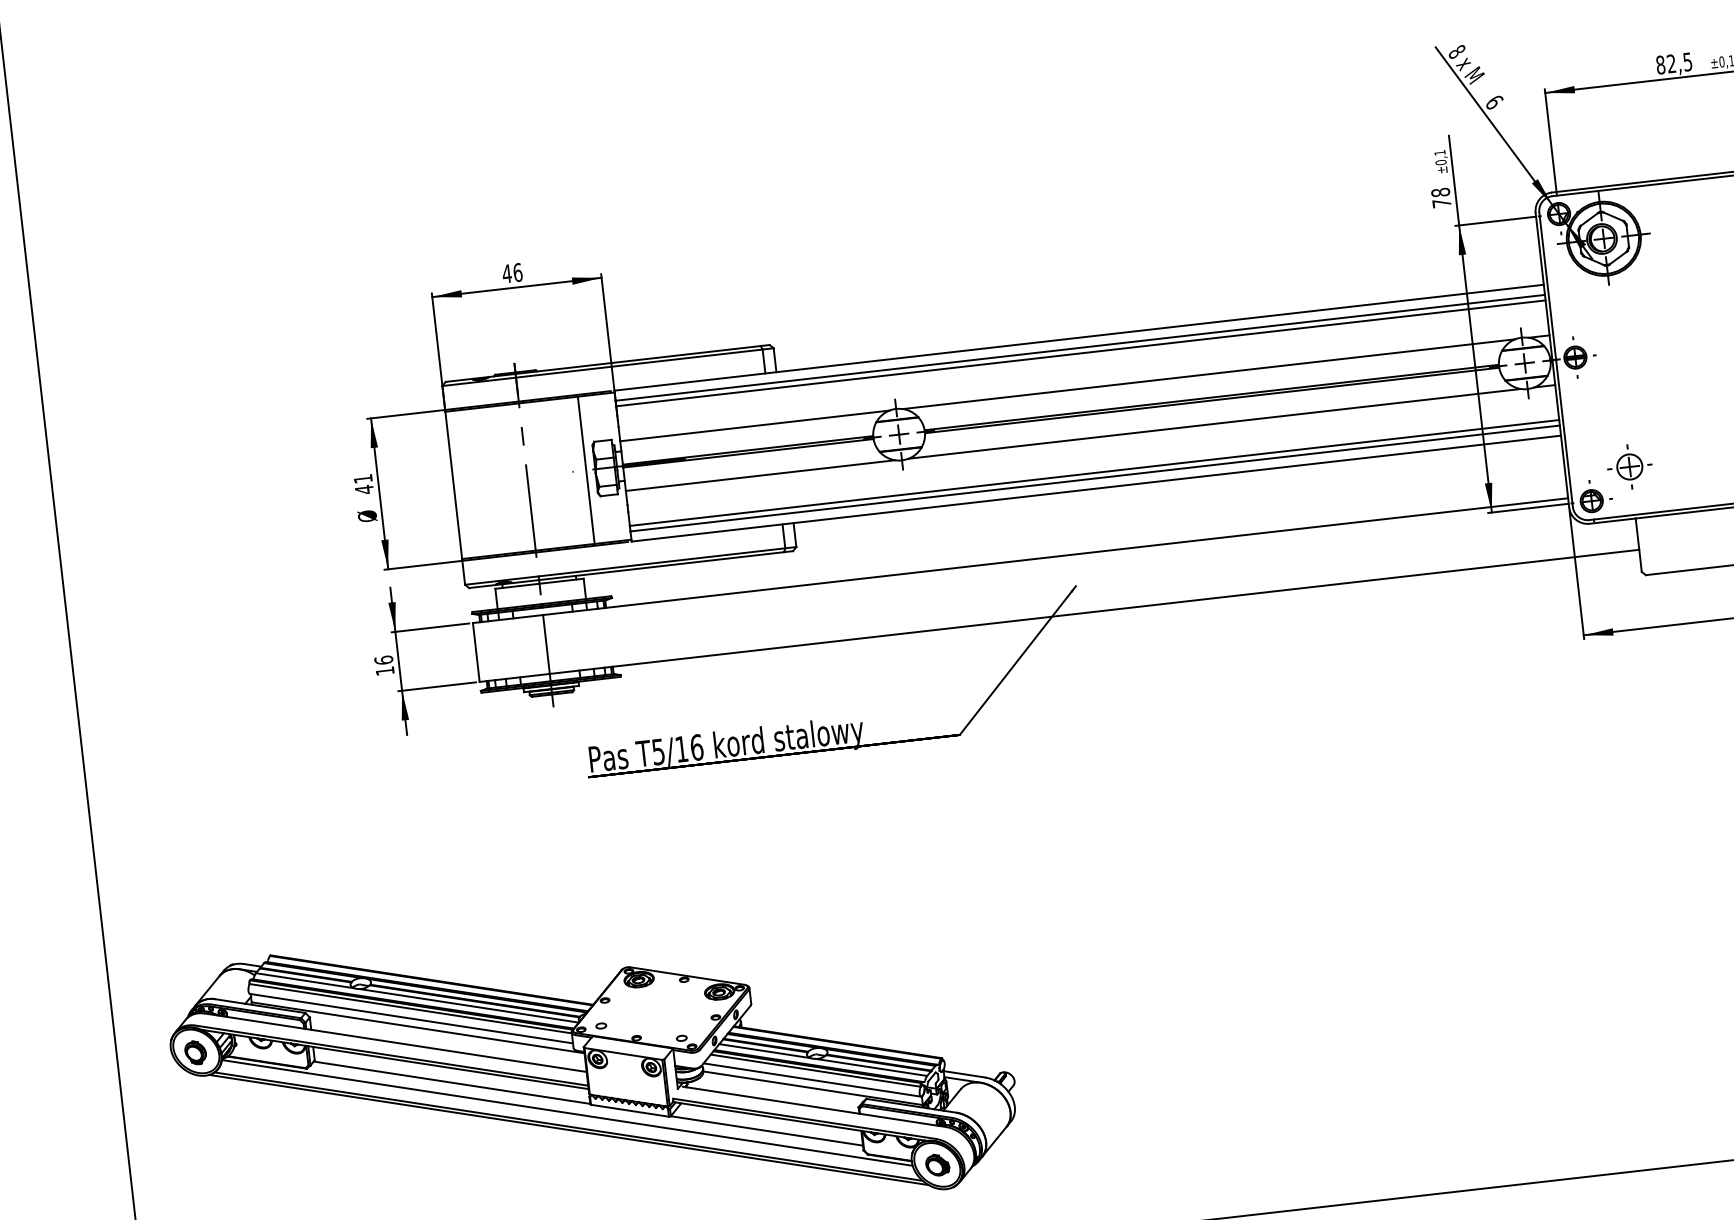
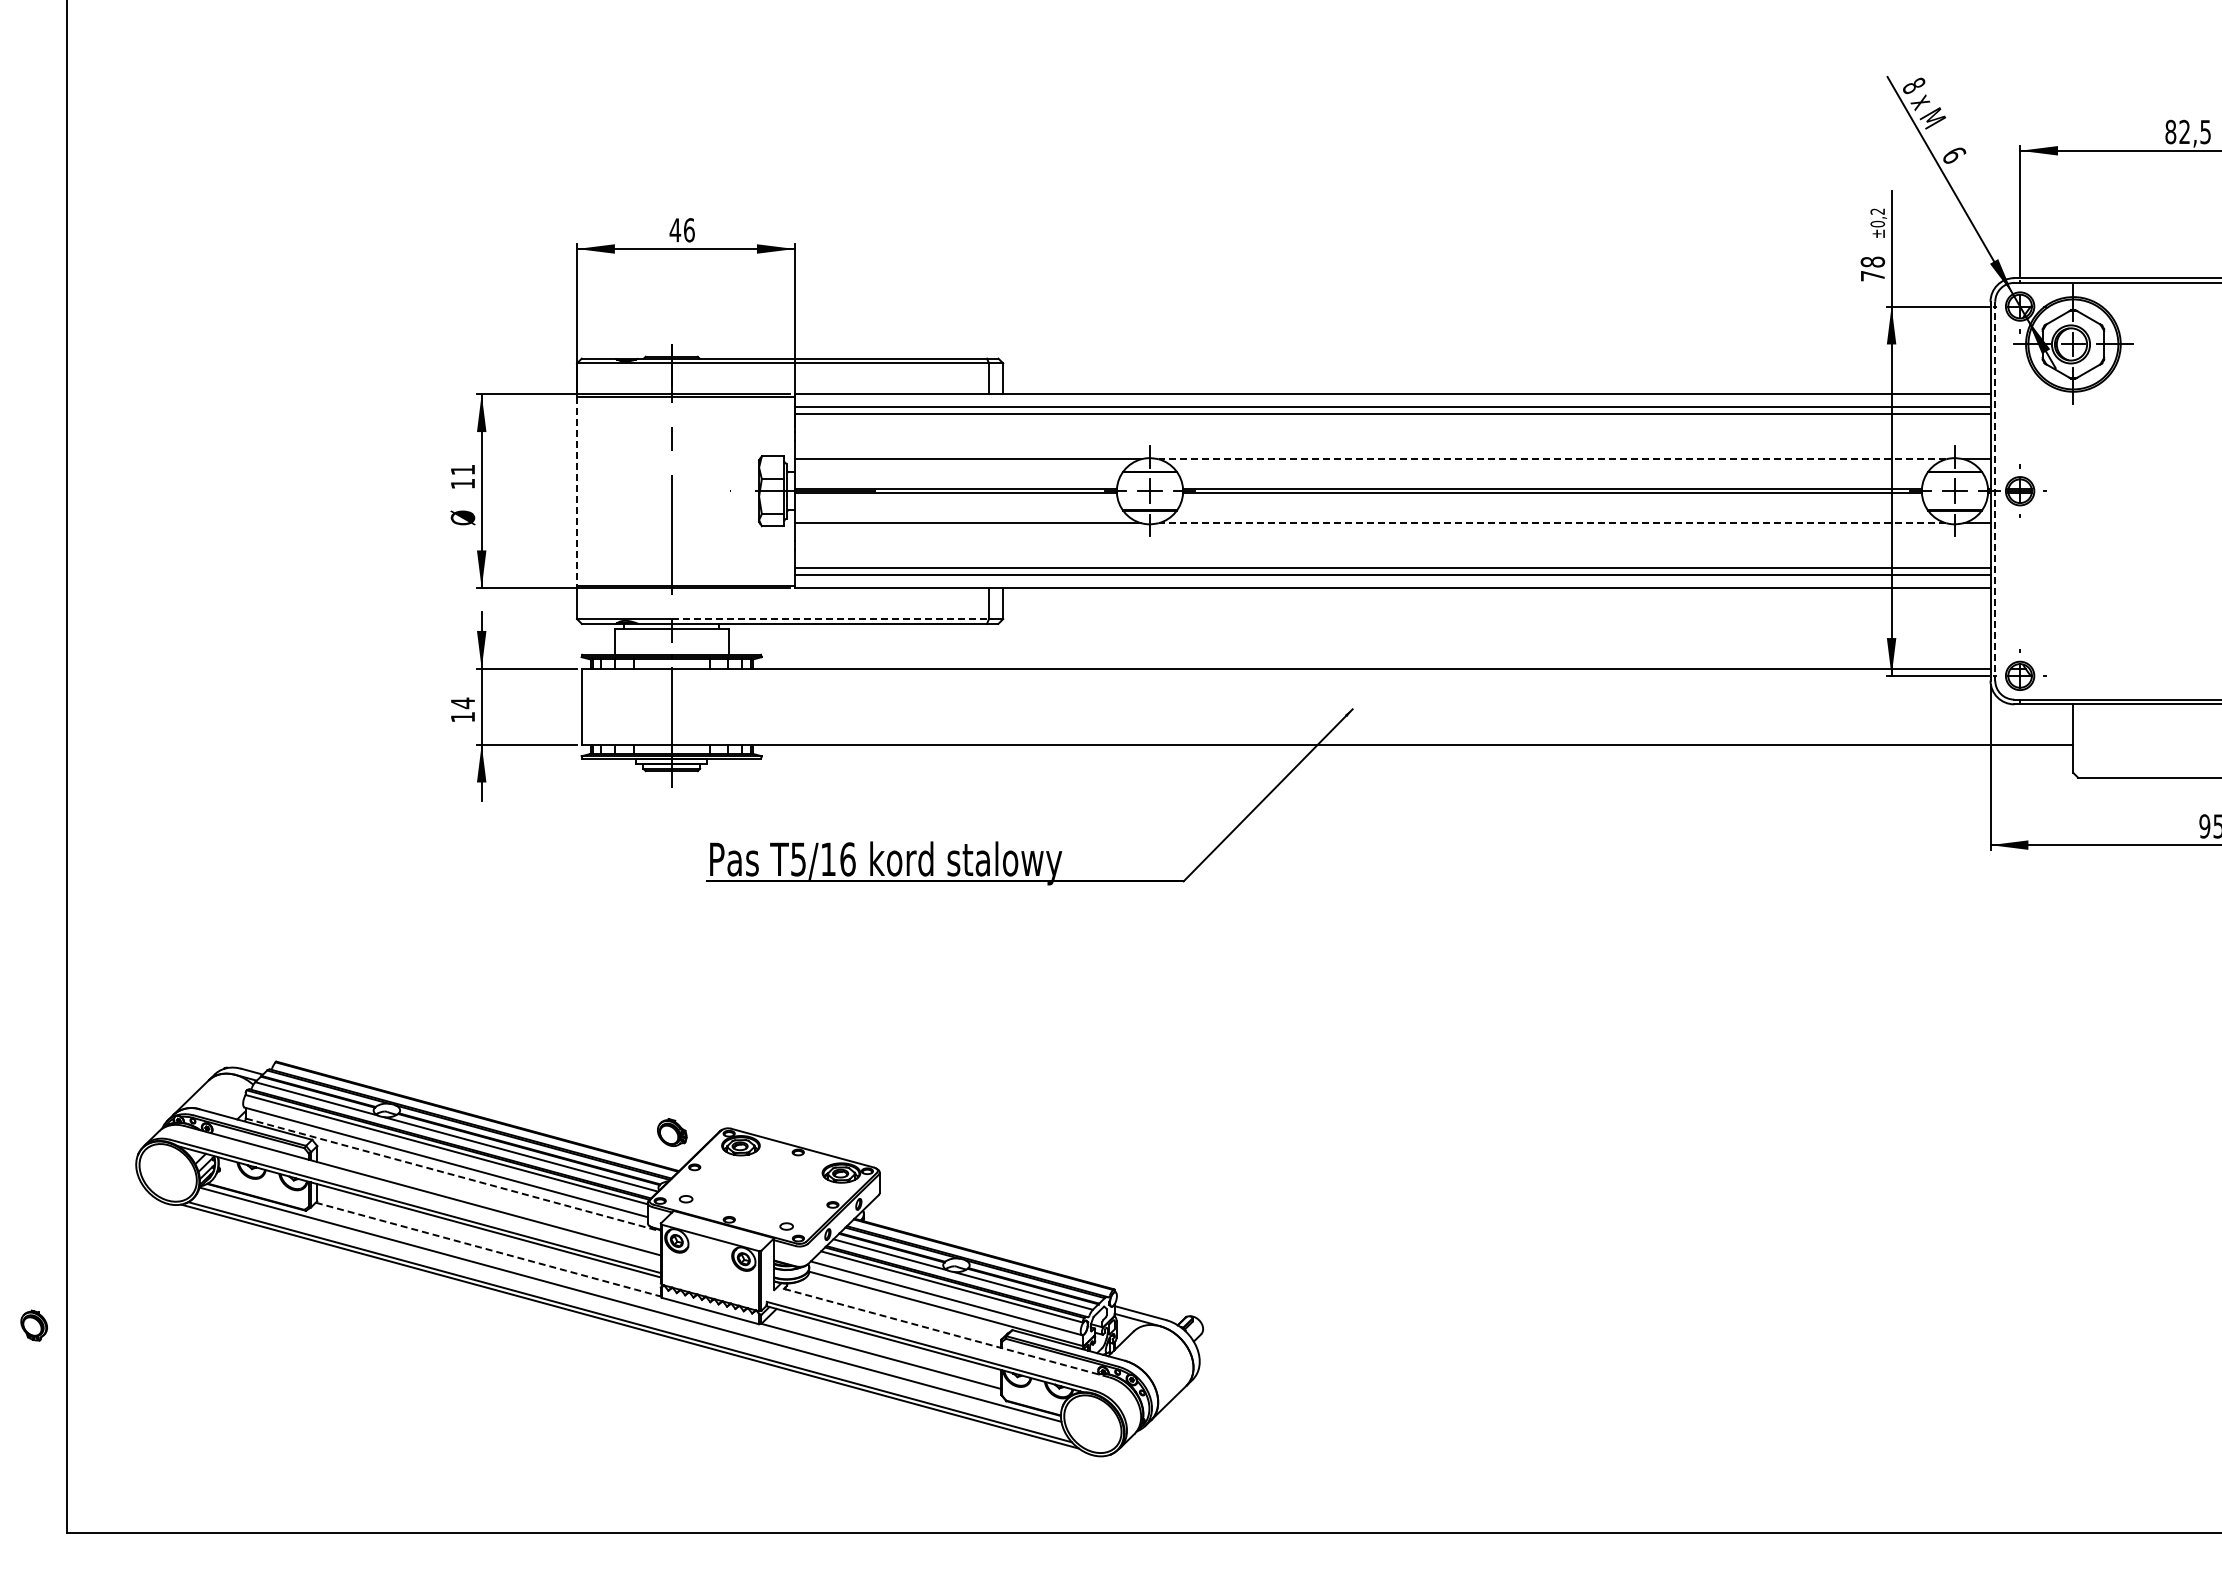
text: (1439, 152) -> (1877, 211), ±0,1 -> ±0,2
line: (1556, 359) -> (1995, 491), solid -> dashed
line: (1209, 374) -> (1552, 459), solid -> dashed
line: (1214, 424) -> (1552, 523), solid -> dashed
part: (1629, 466) -> (2072, 637), removed
line: (586, 469) -> (747, 490), removed
line: (454, 485) -> (577, 491), solid -> dashed
text: (364, 489) -> (462, 483), 41 -> 11
line: (662, 562) -> (830, 619), solid -> dashed
text: (383, 660) -> (462, 703), 16 -> 14
line: (418, 1028) -> (453, 1175), solid -> dashed
part: (195, 1052) -> (33, 1325), moved
line: (452, 1082) -> (488, 1249), solid -> dashed
line: (813, 1106) -> (944, 1332), solid -> dashed
part: (937, 1165) -> (672, 1132), moved

